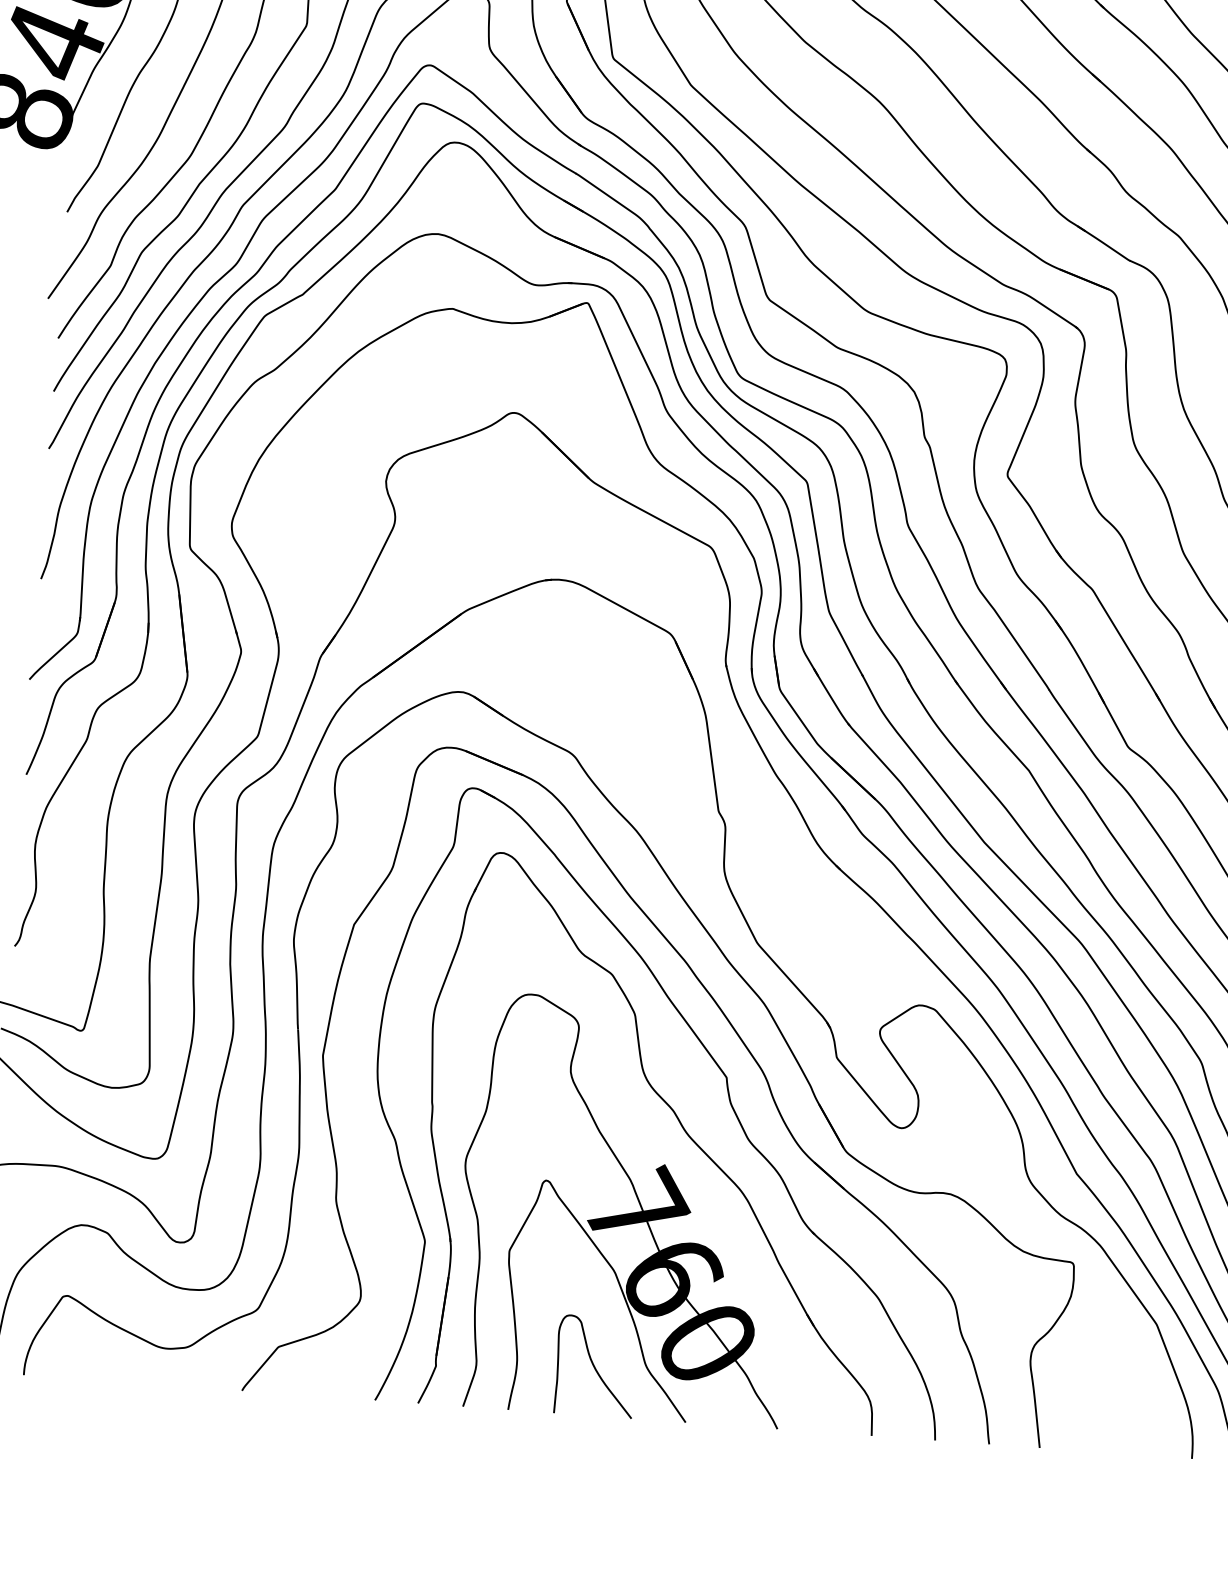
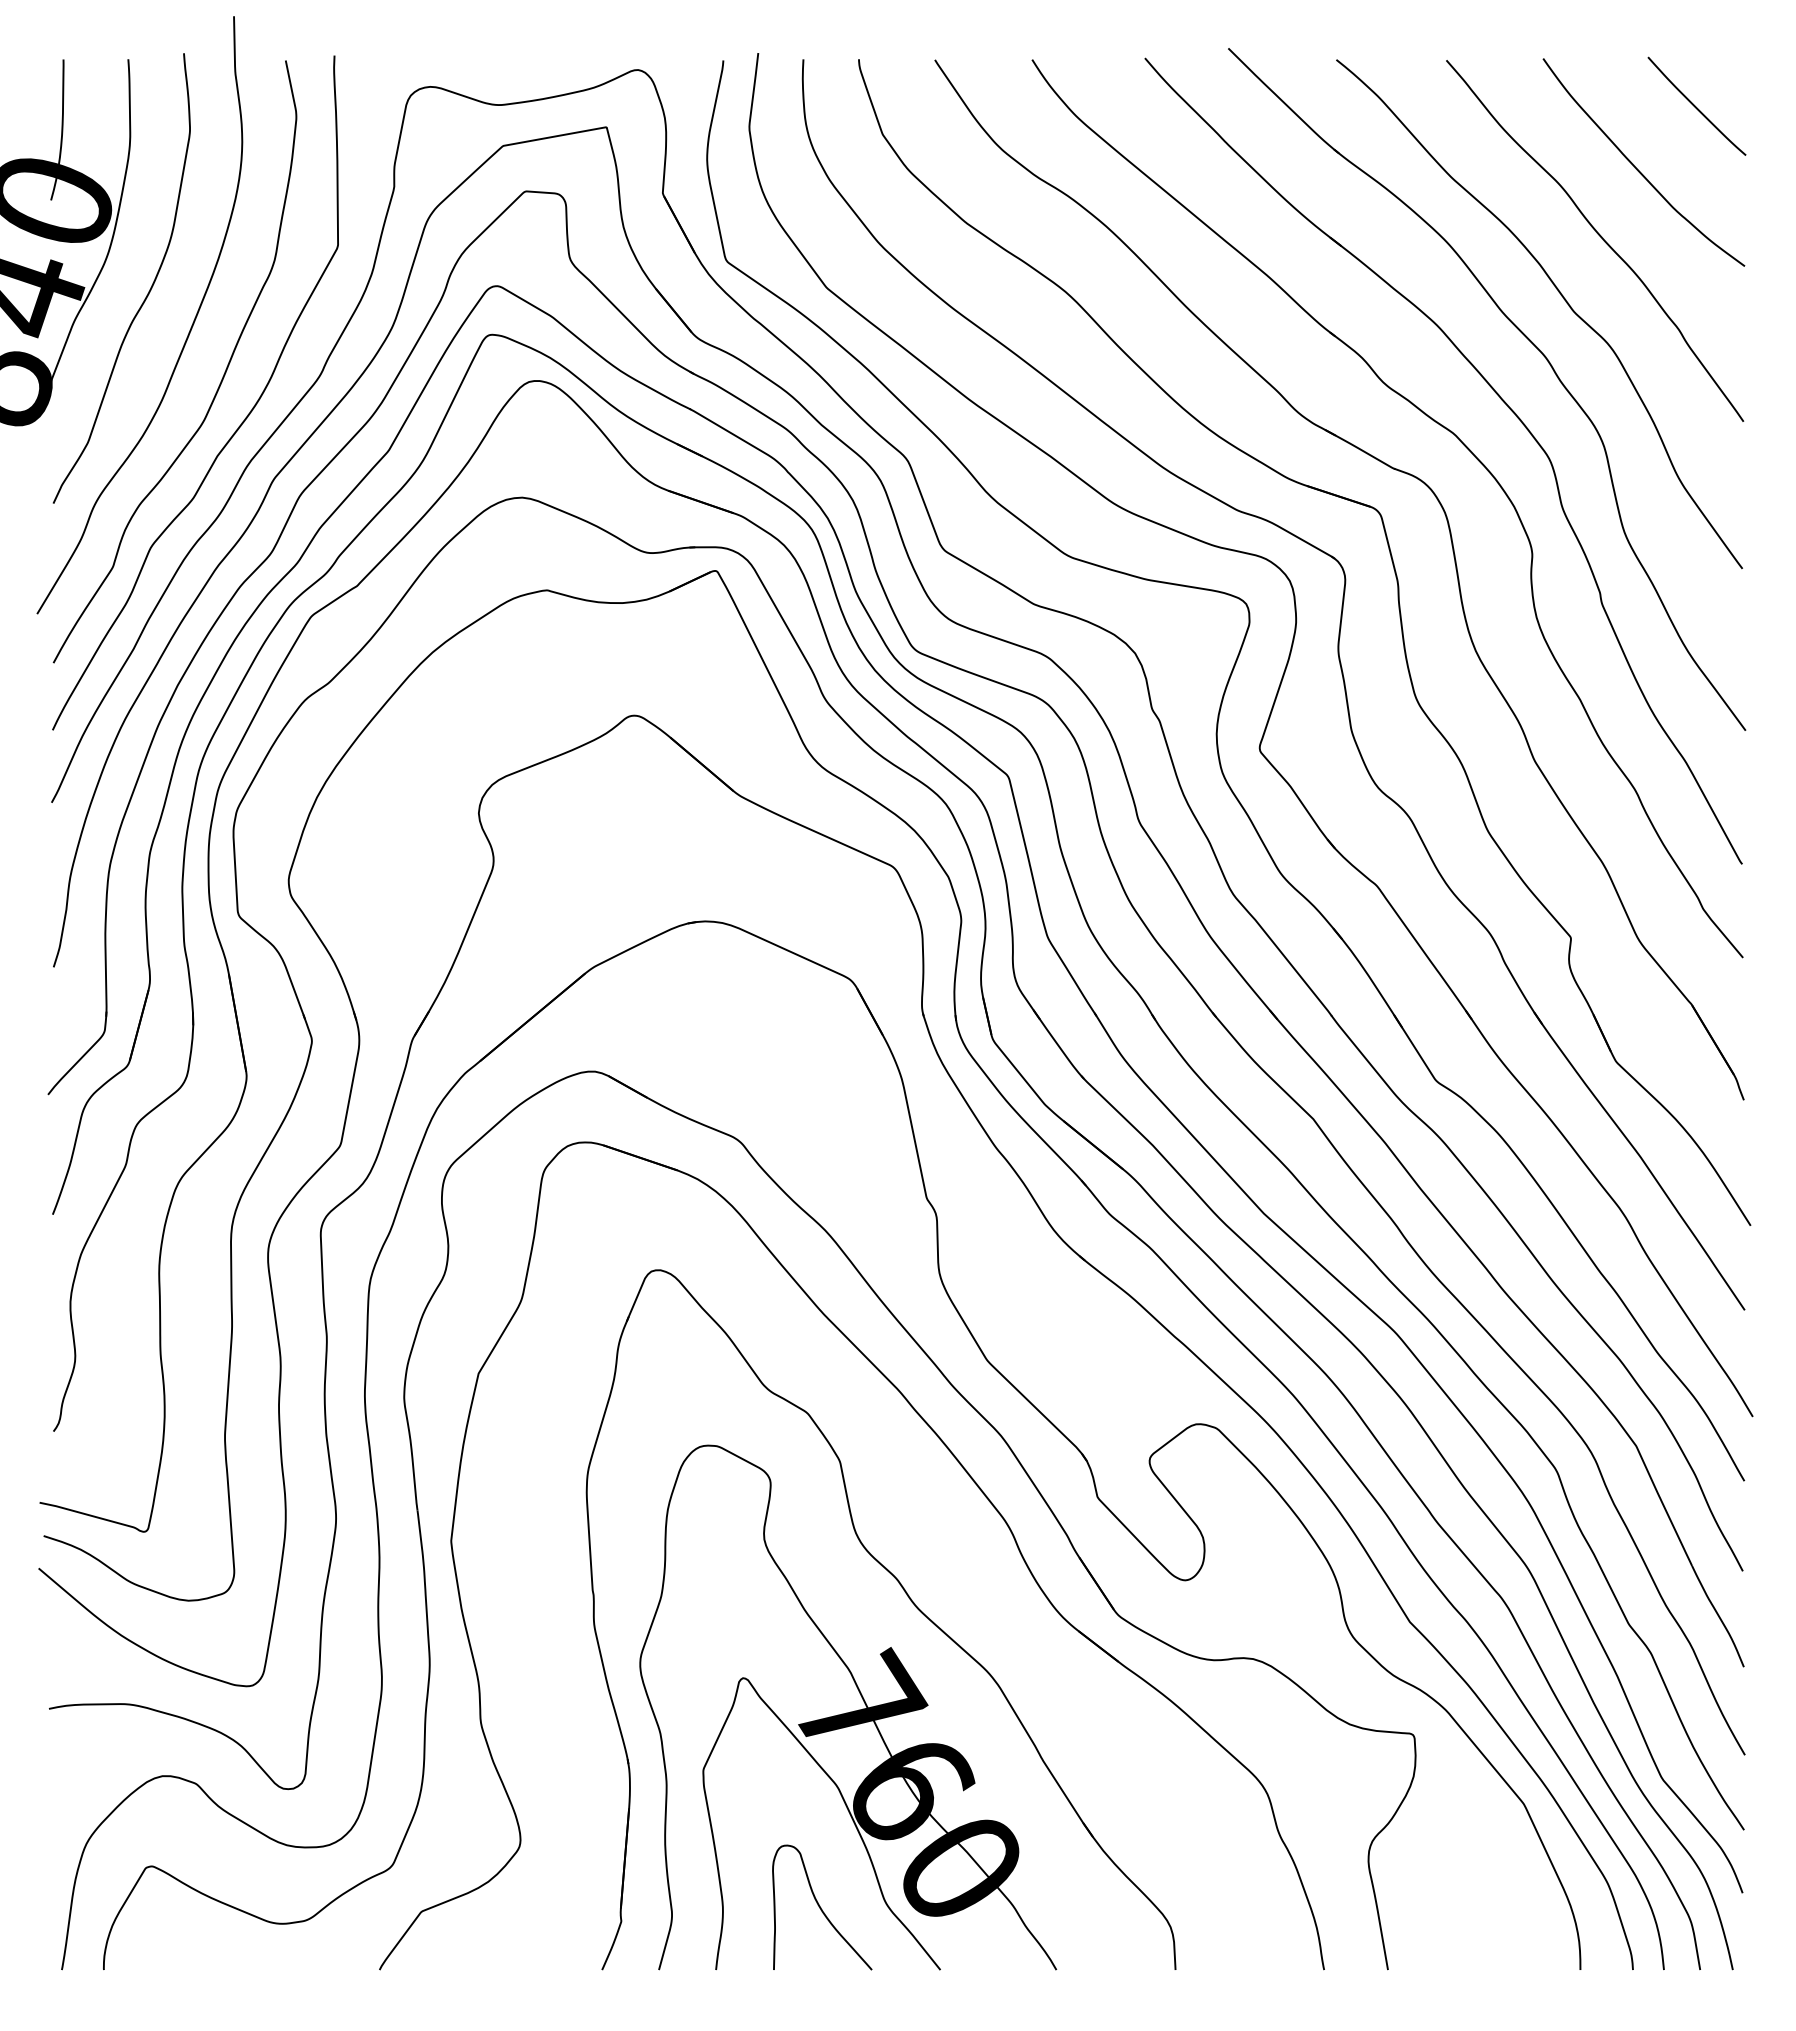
part: (728, 1099) -> (965, 1559), removed

